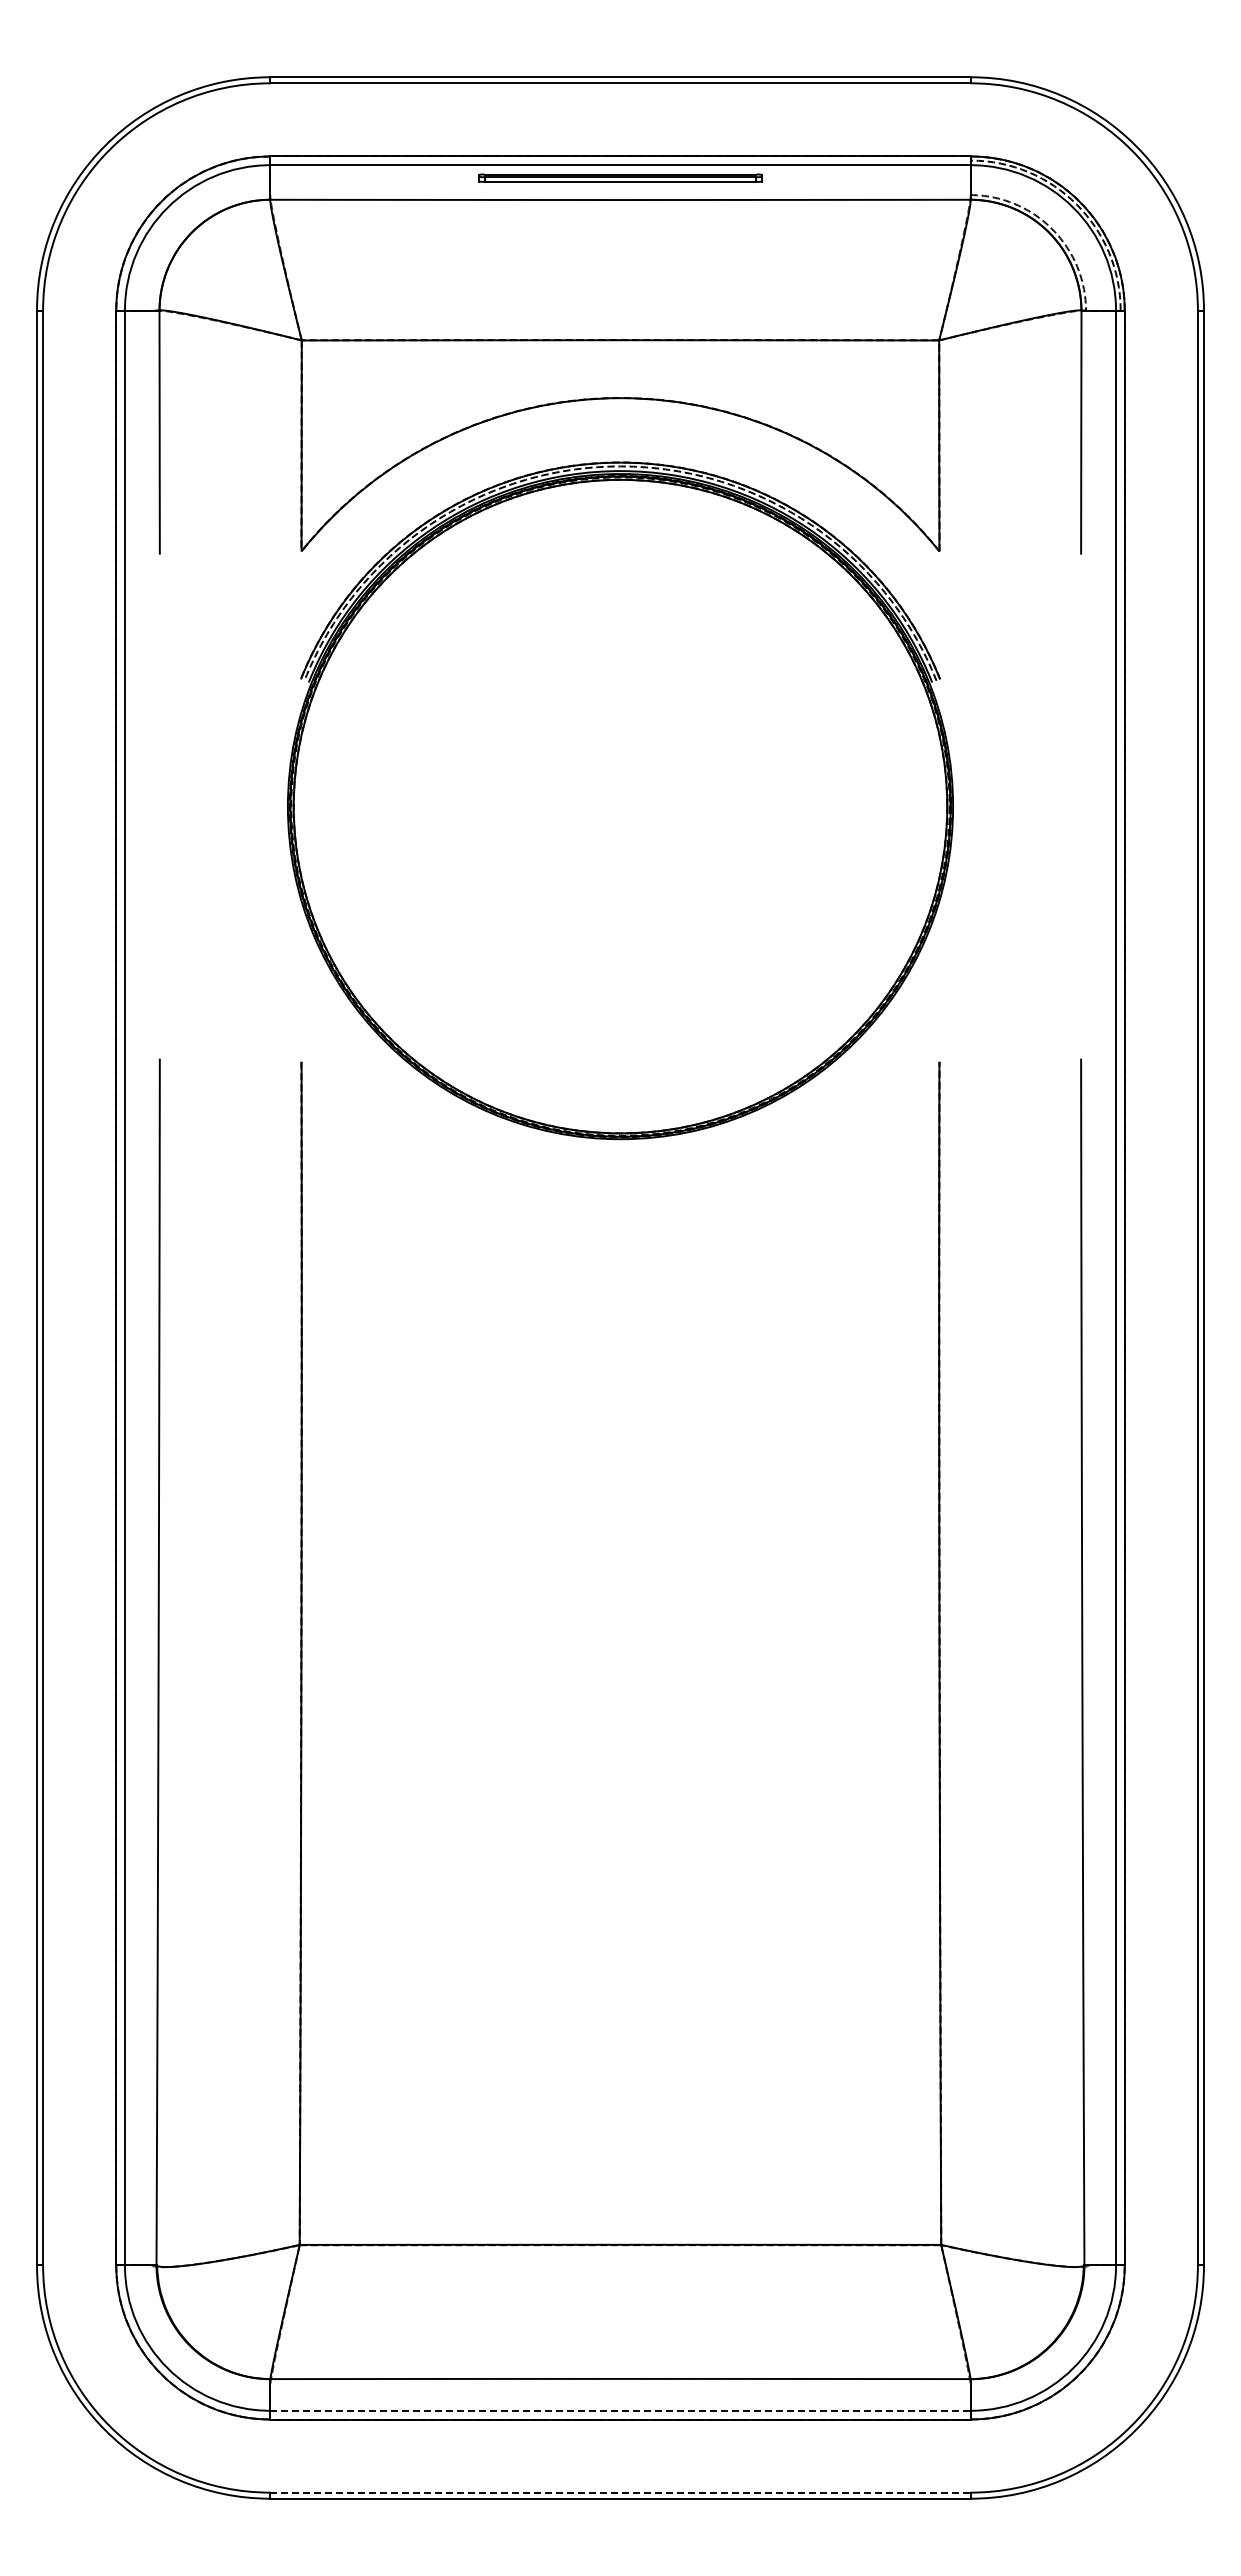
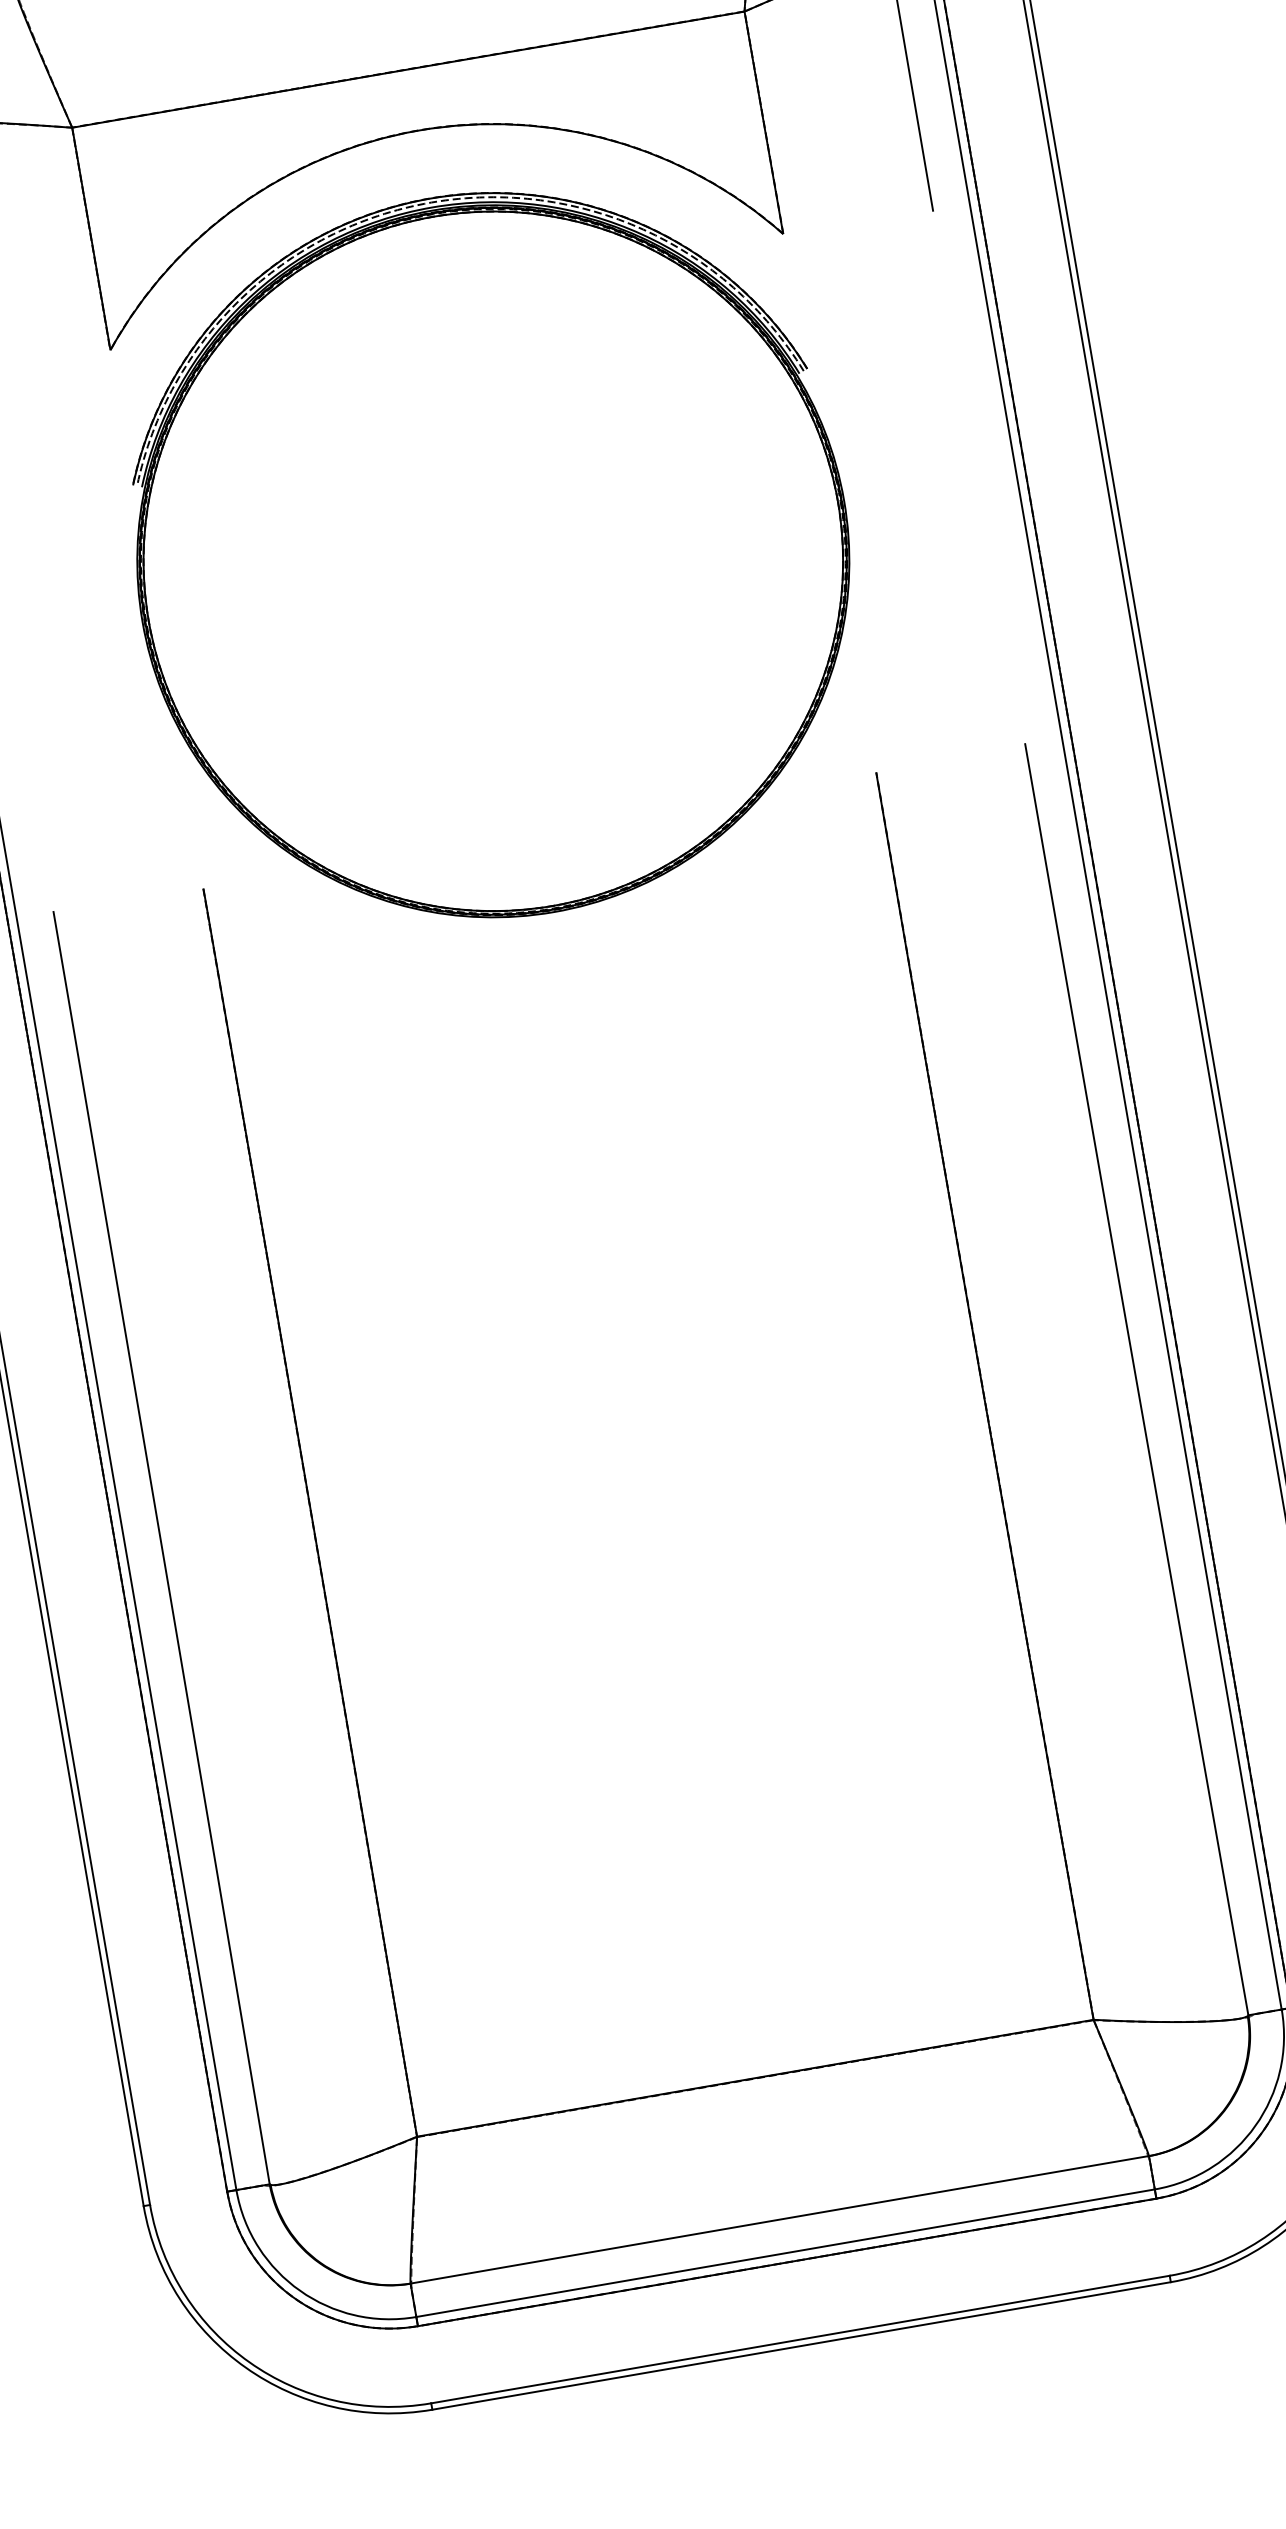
line: (621, 2410) -> (786, 2252), dashed -> solid
line: (621, 2492) -> (801, 2339), dashed -> solid

